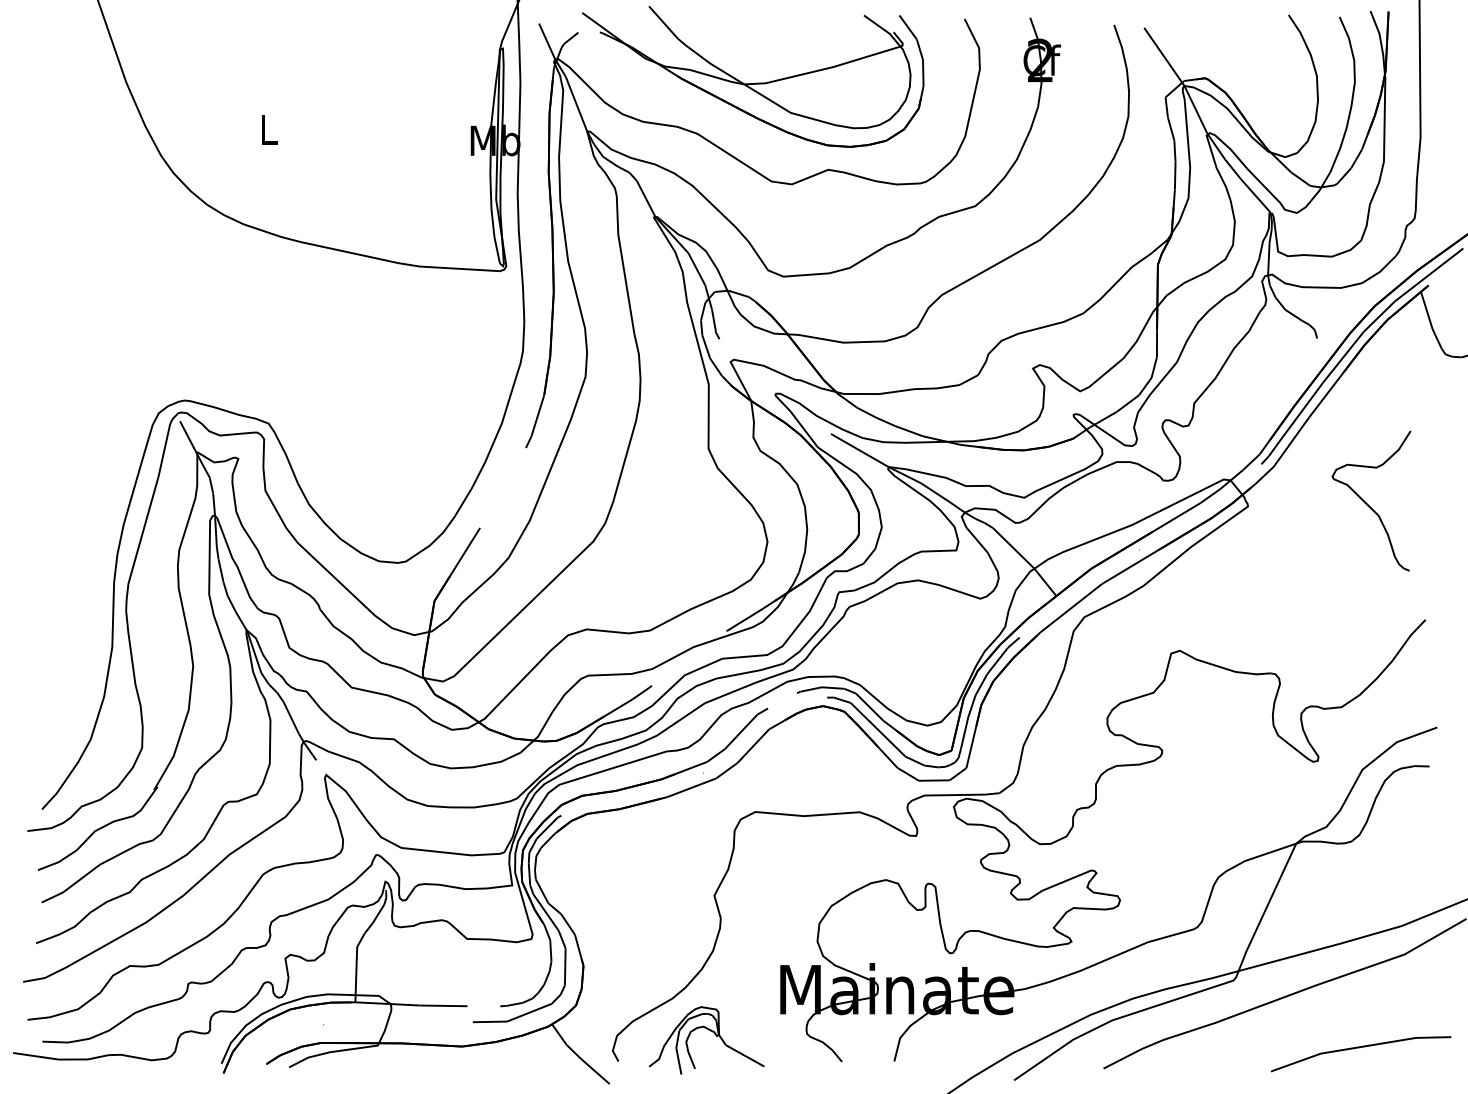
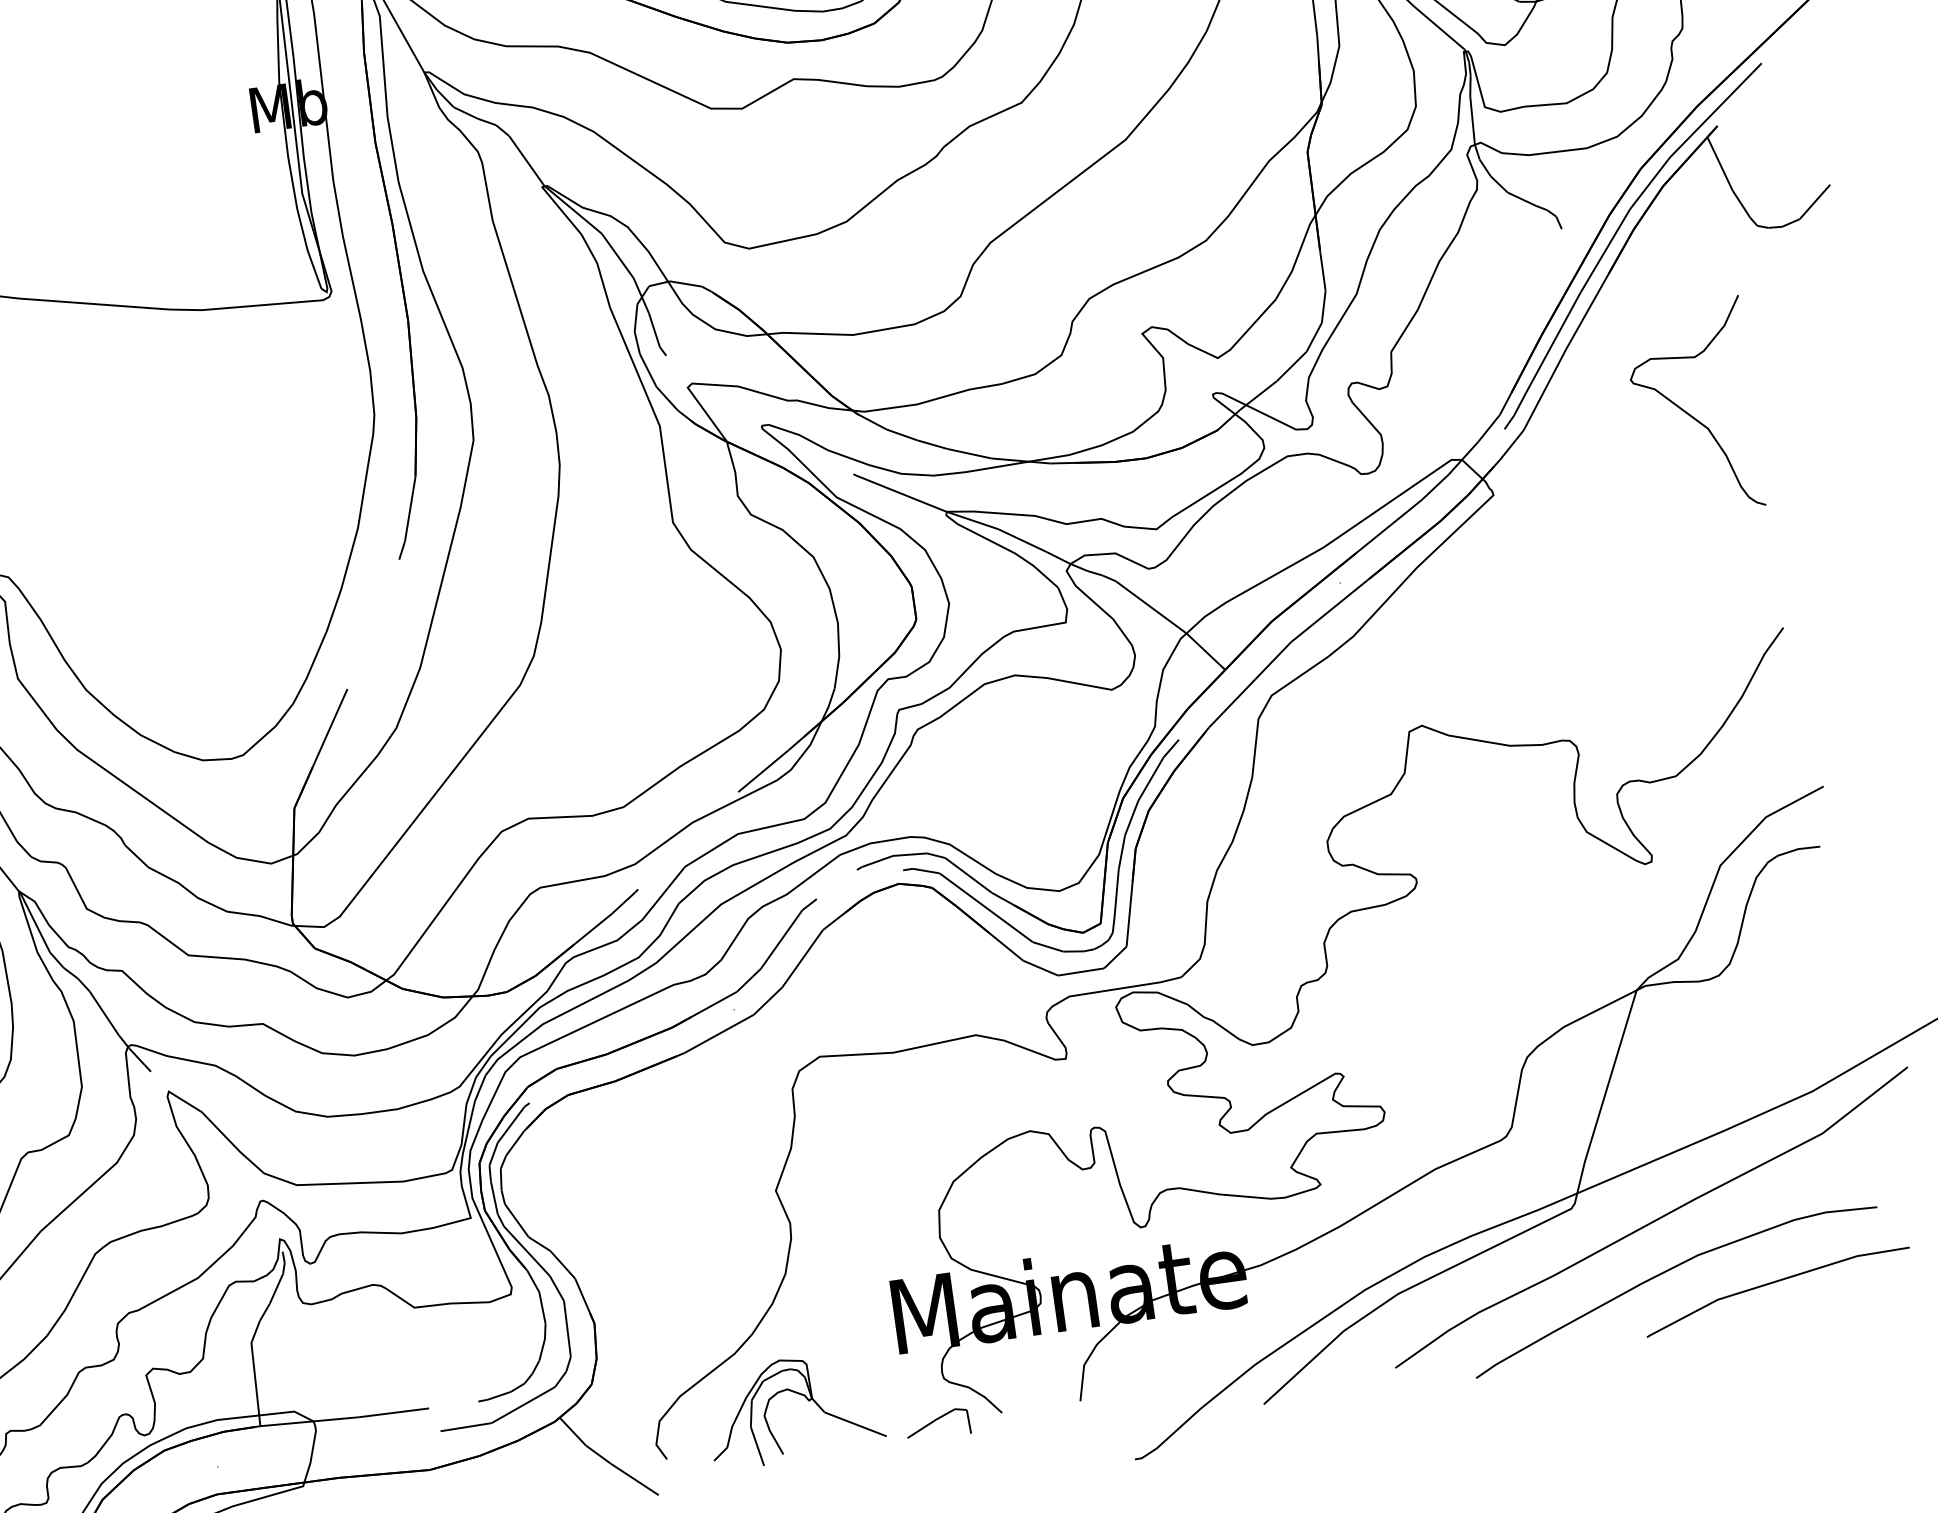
curve: (1367, 503) -> (1688, 412), moved
curve: (1289, 1031) -> (1666, 1273), added
line: (798, 1061) -> (936, 1421), added

